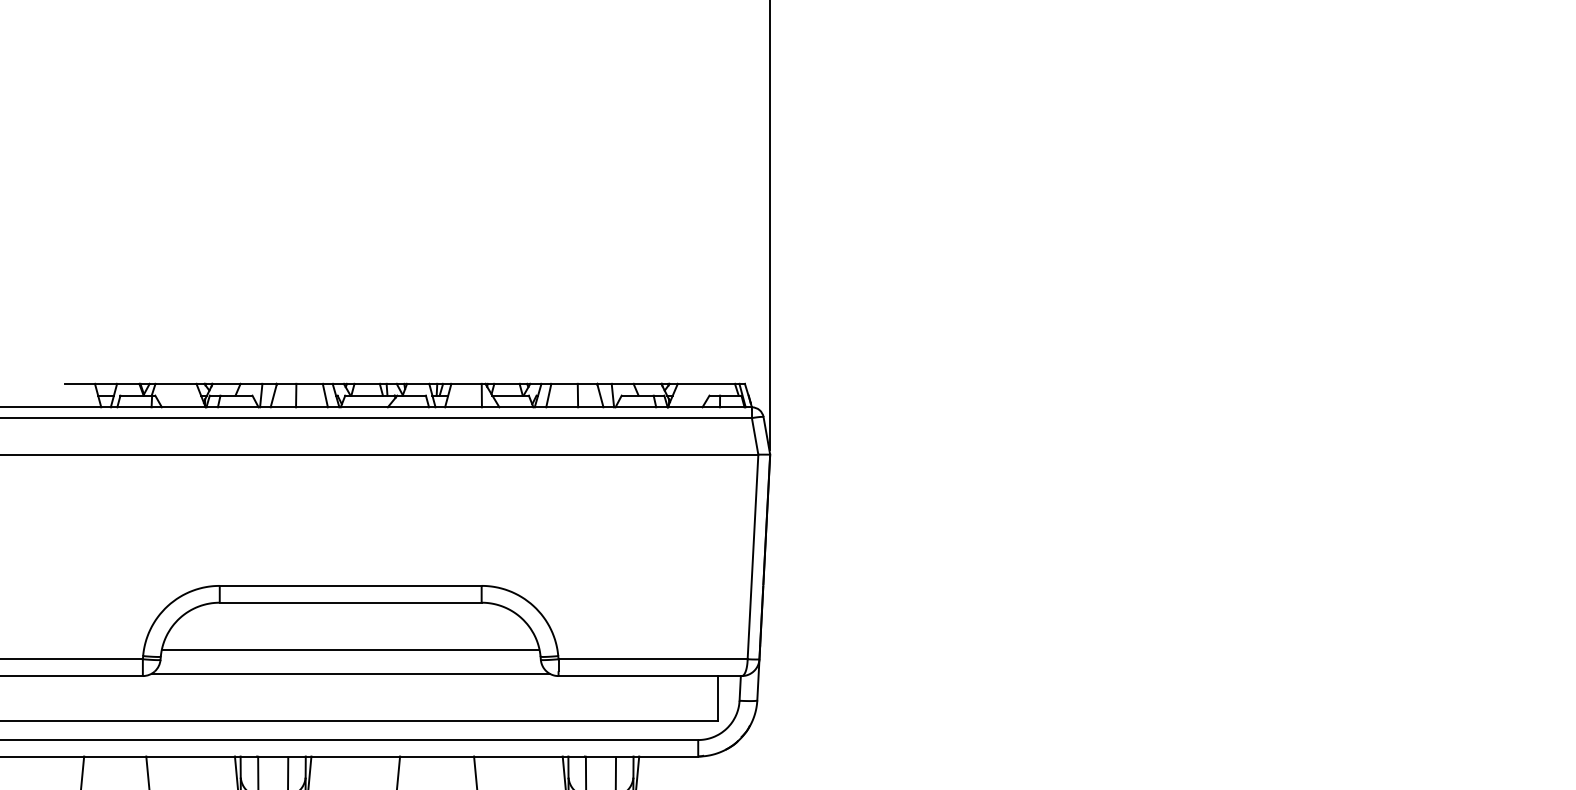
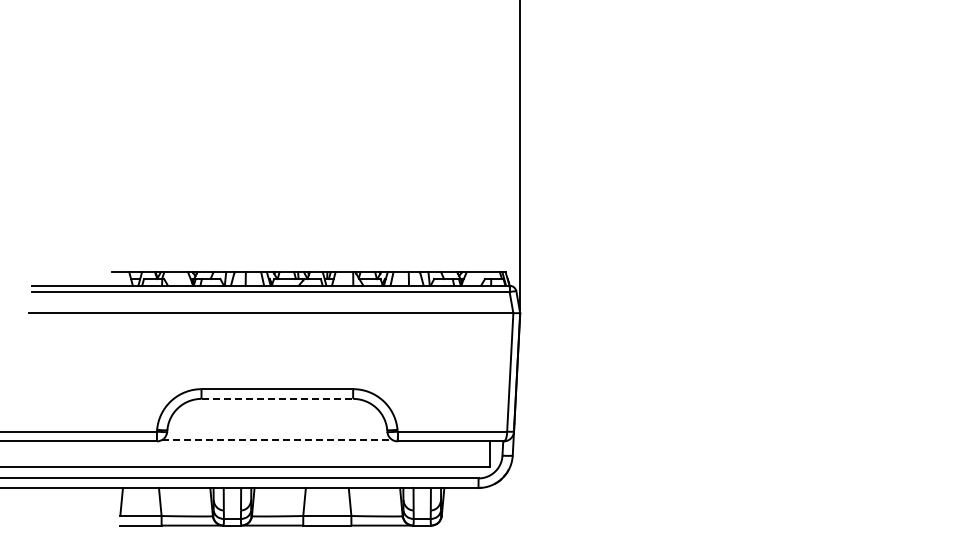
line: (351, 601) -> (277, 398), solid -> dashed
line: (351, 650) -> (277, 426), removed
line: (351, 674) -> (277, 440), solid -> dashed

